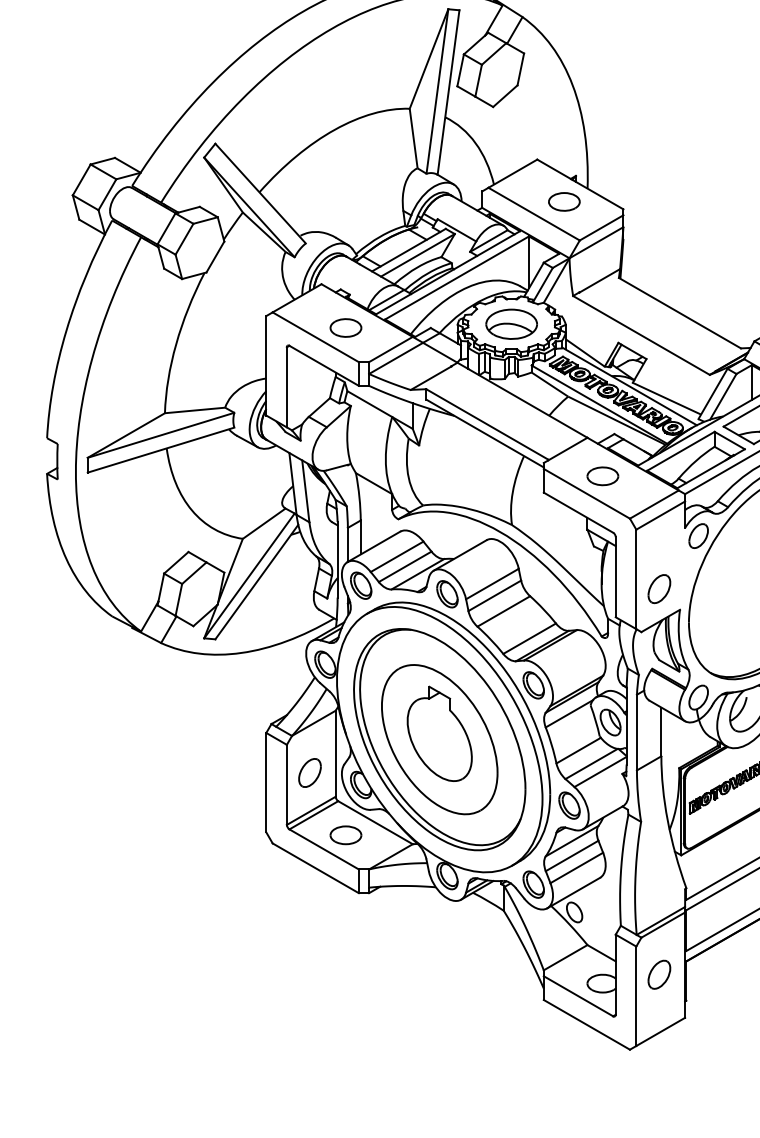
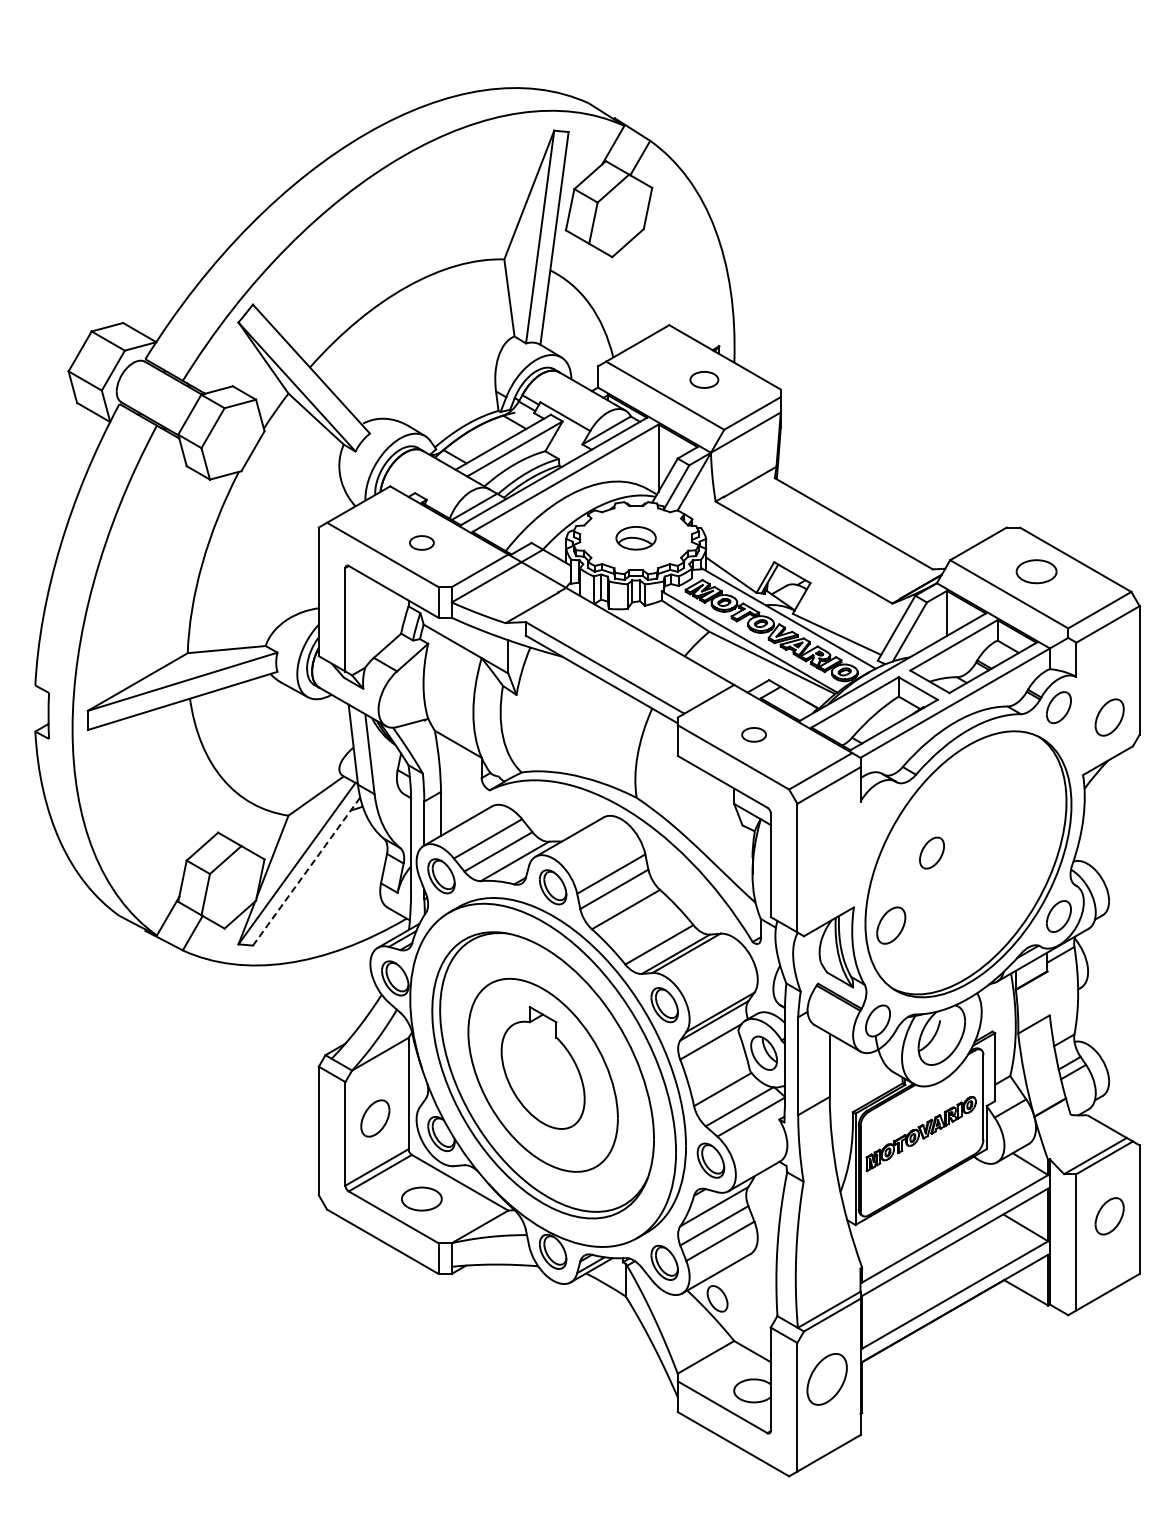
part: (564, 201) -> (704, 379), size x0.7
part: (511, 324) -> (635, 538), size x0.6
part: (345, 327) -> (421, 542), size x0.6
part: (602, 476) -> (753, 734), size x0.6
part: (698, 535) -> (931, 852), moved
line: (256, 582) -> (306, 872), solid -> dashed
part: (659, 588) -> (891, 925), moved
part: (659, 974) -> (827, 1379), size x1.4

